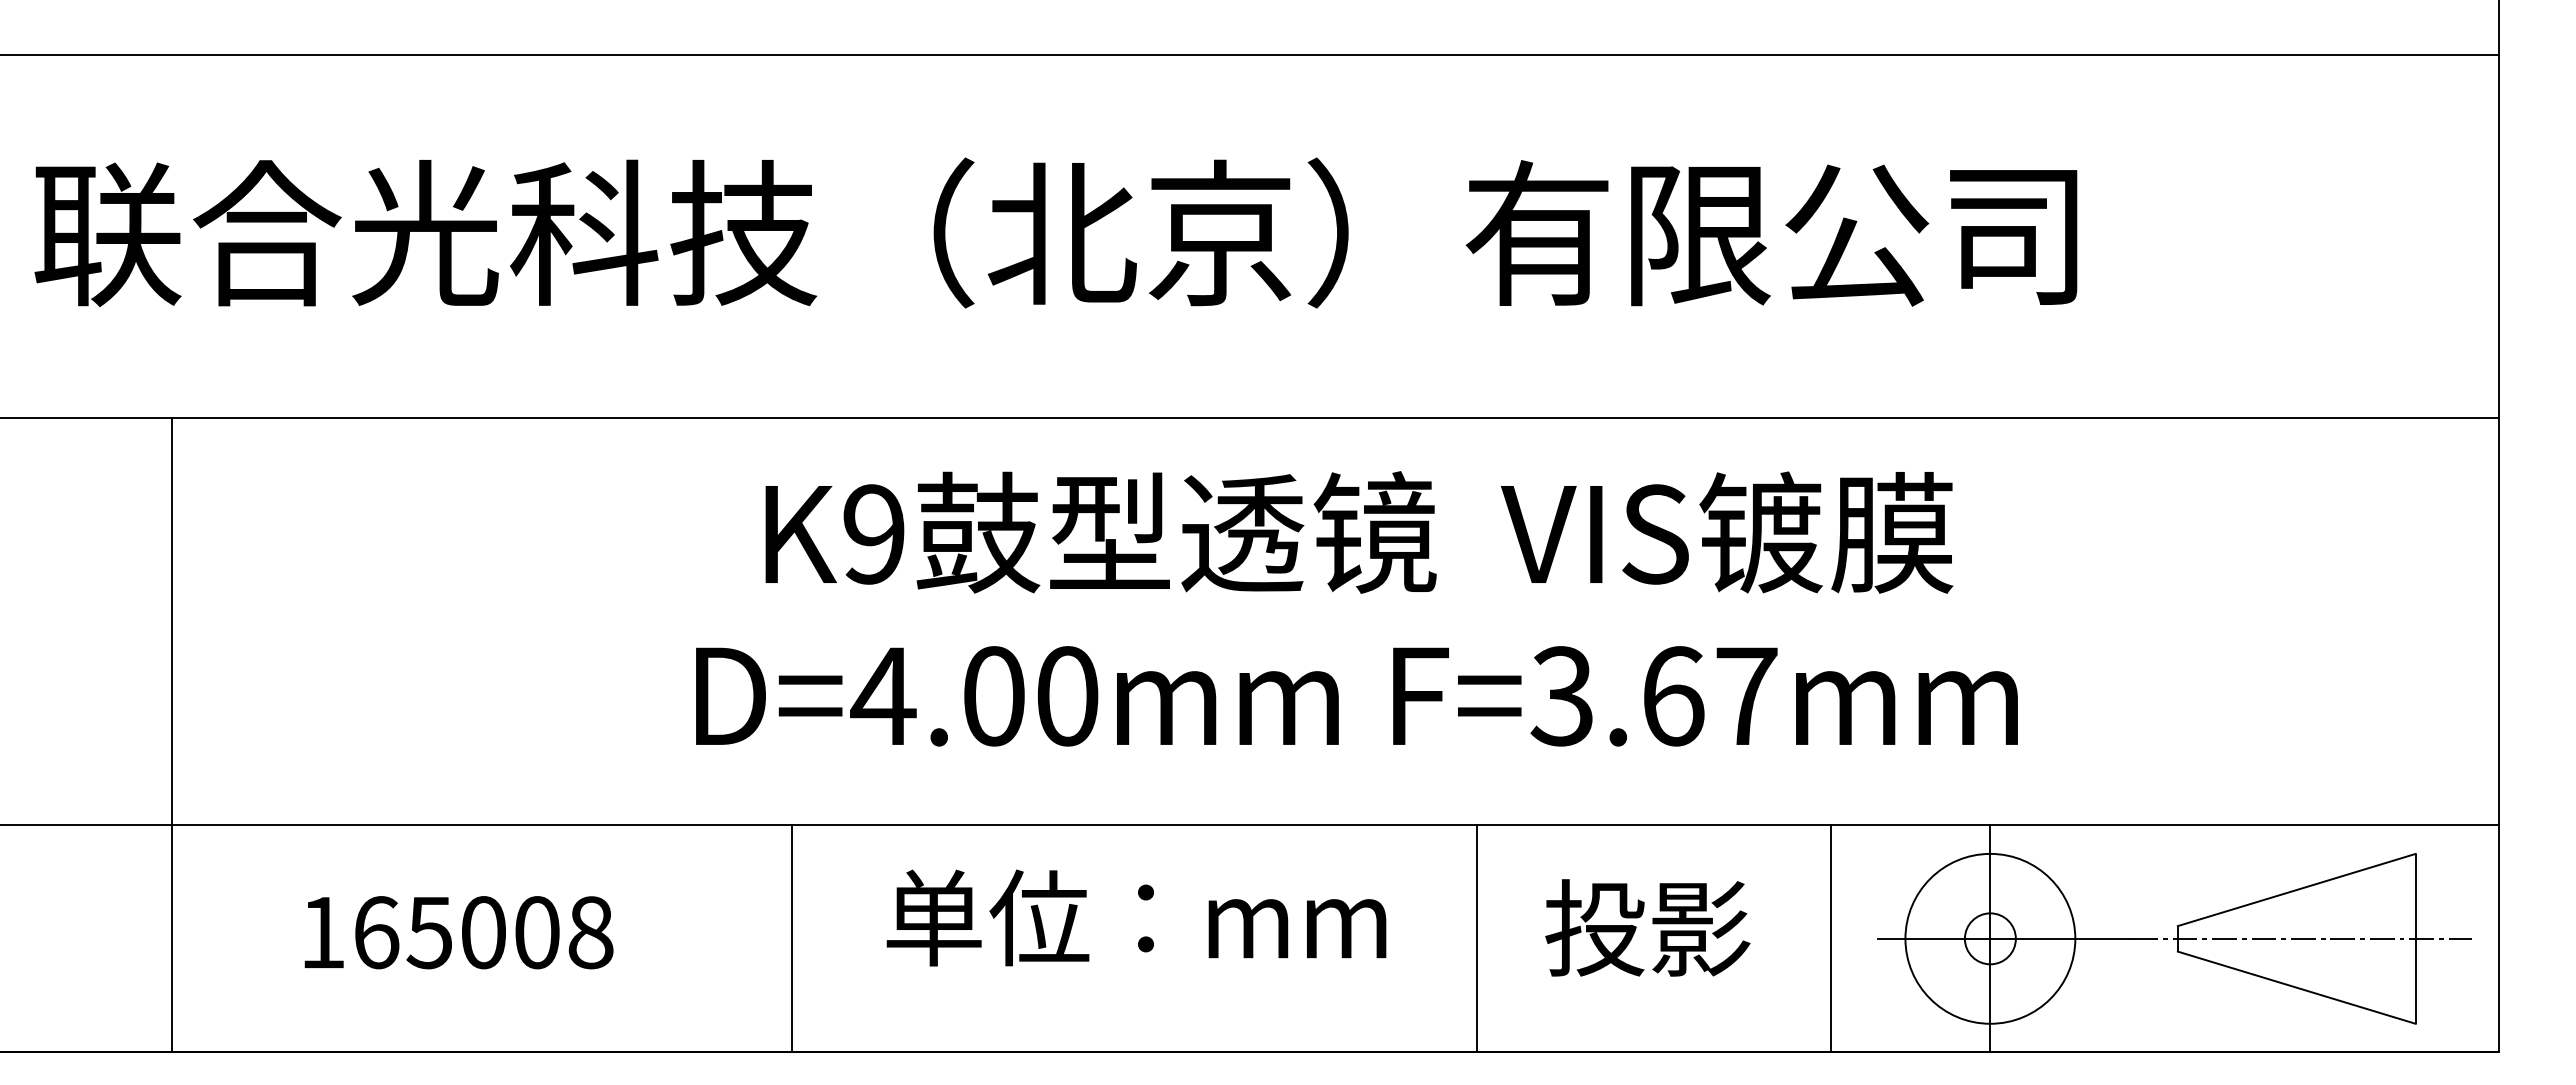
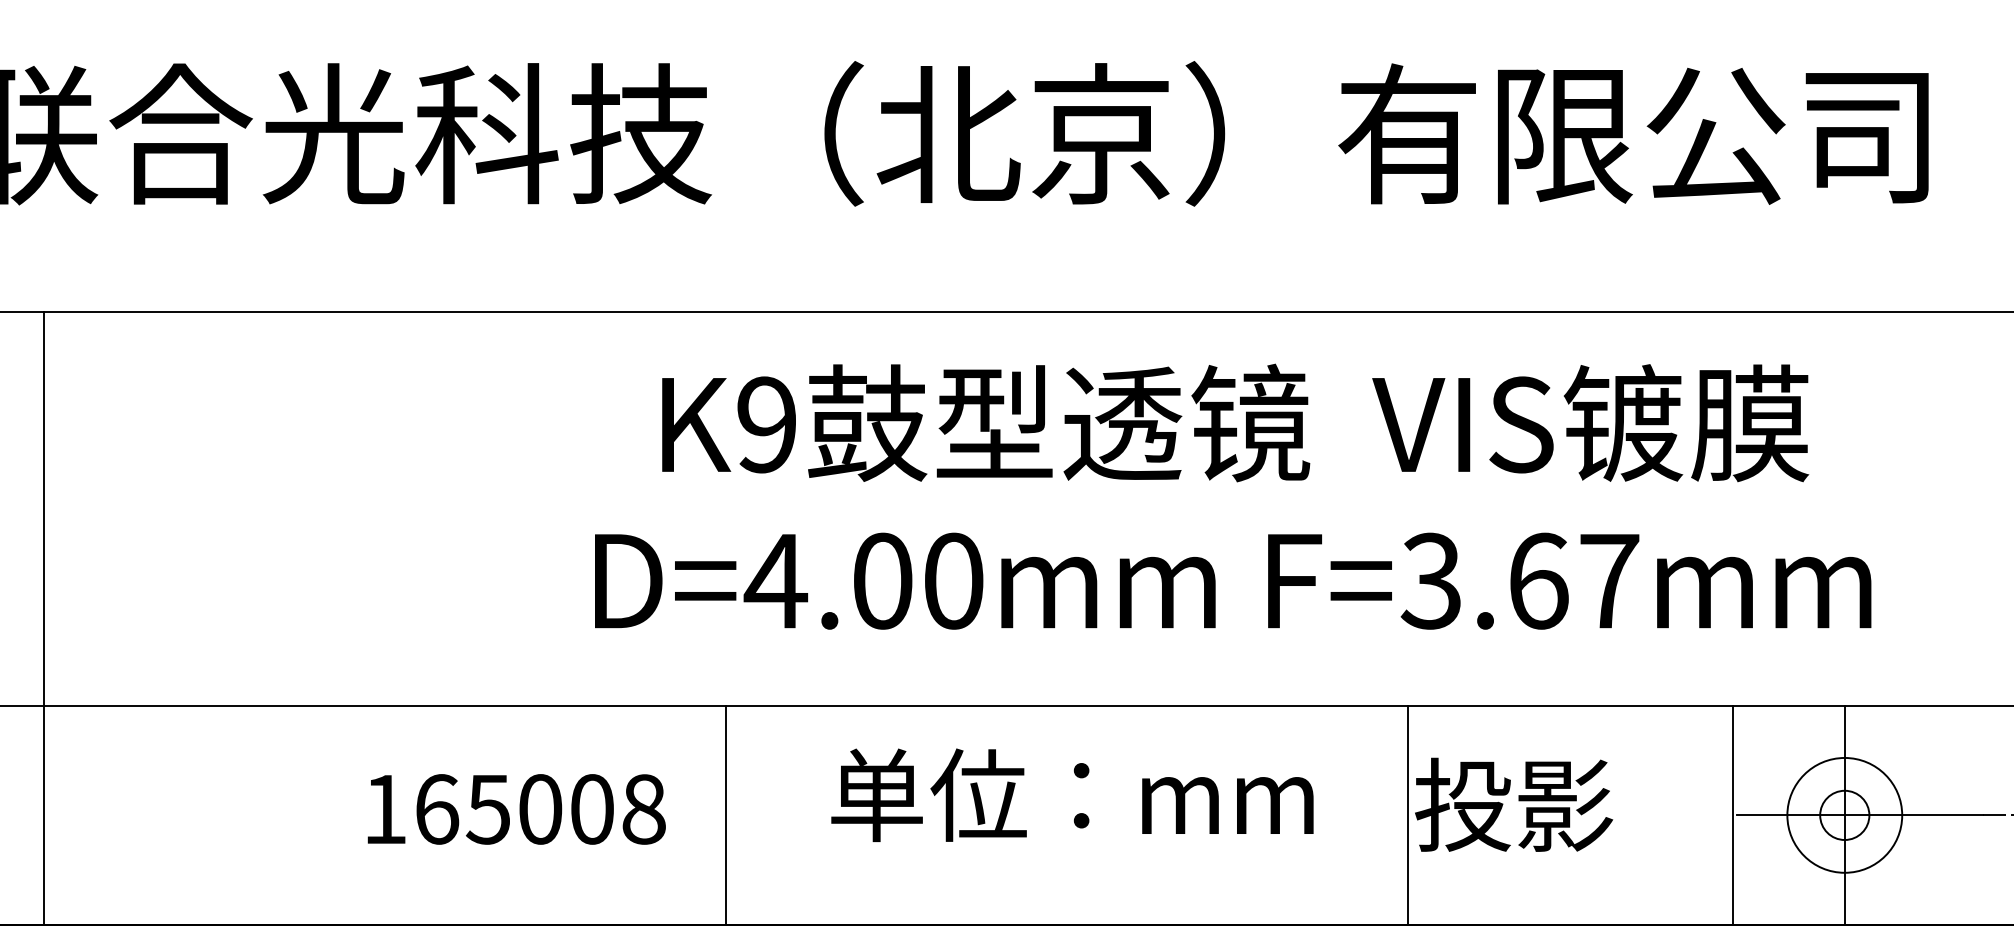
line: (172, 734) -> (44, 618), moved
text: (1136, 917) -> (1072, 794), moved
text: (458, 932) -> (516, 809), moved
line: (791, 938) -> (725, 815), moved
line: (1476, 938) -> (1408, 815), moved
line: (1831, 938) -> (1732, 815), moved
circle: (1990, 938) -> (1844, 815), size x0.7

